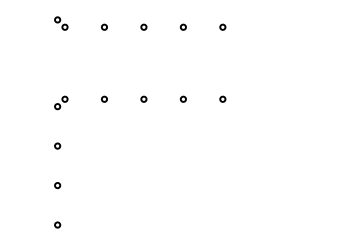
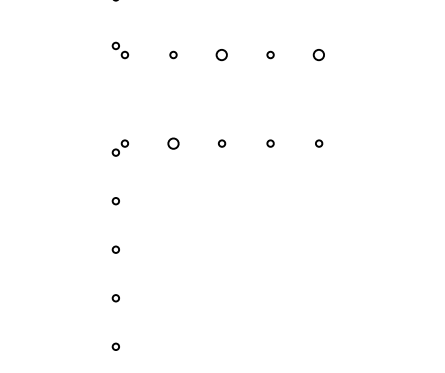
circle: (144, 26) -> (222, 54), size x1.6
circle: (223, 26) -> (319, 54), size x1.6
circle: (104, 99) -> (173, 143), size x1.6

